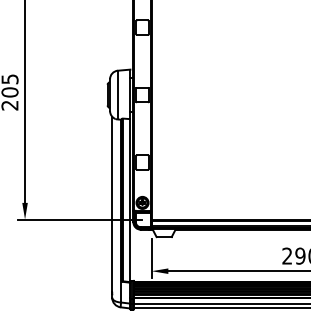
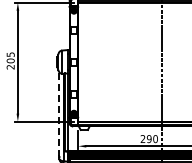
line: (112, 204) -> (59, 114), solid -> dashed

